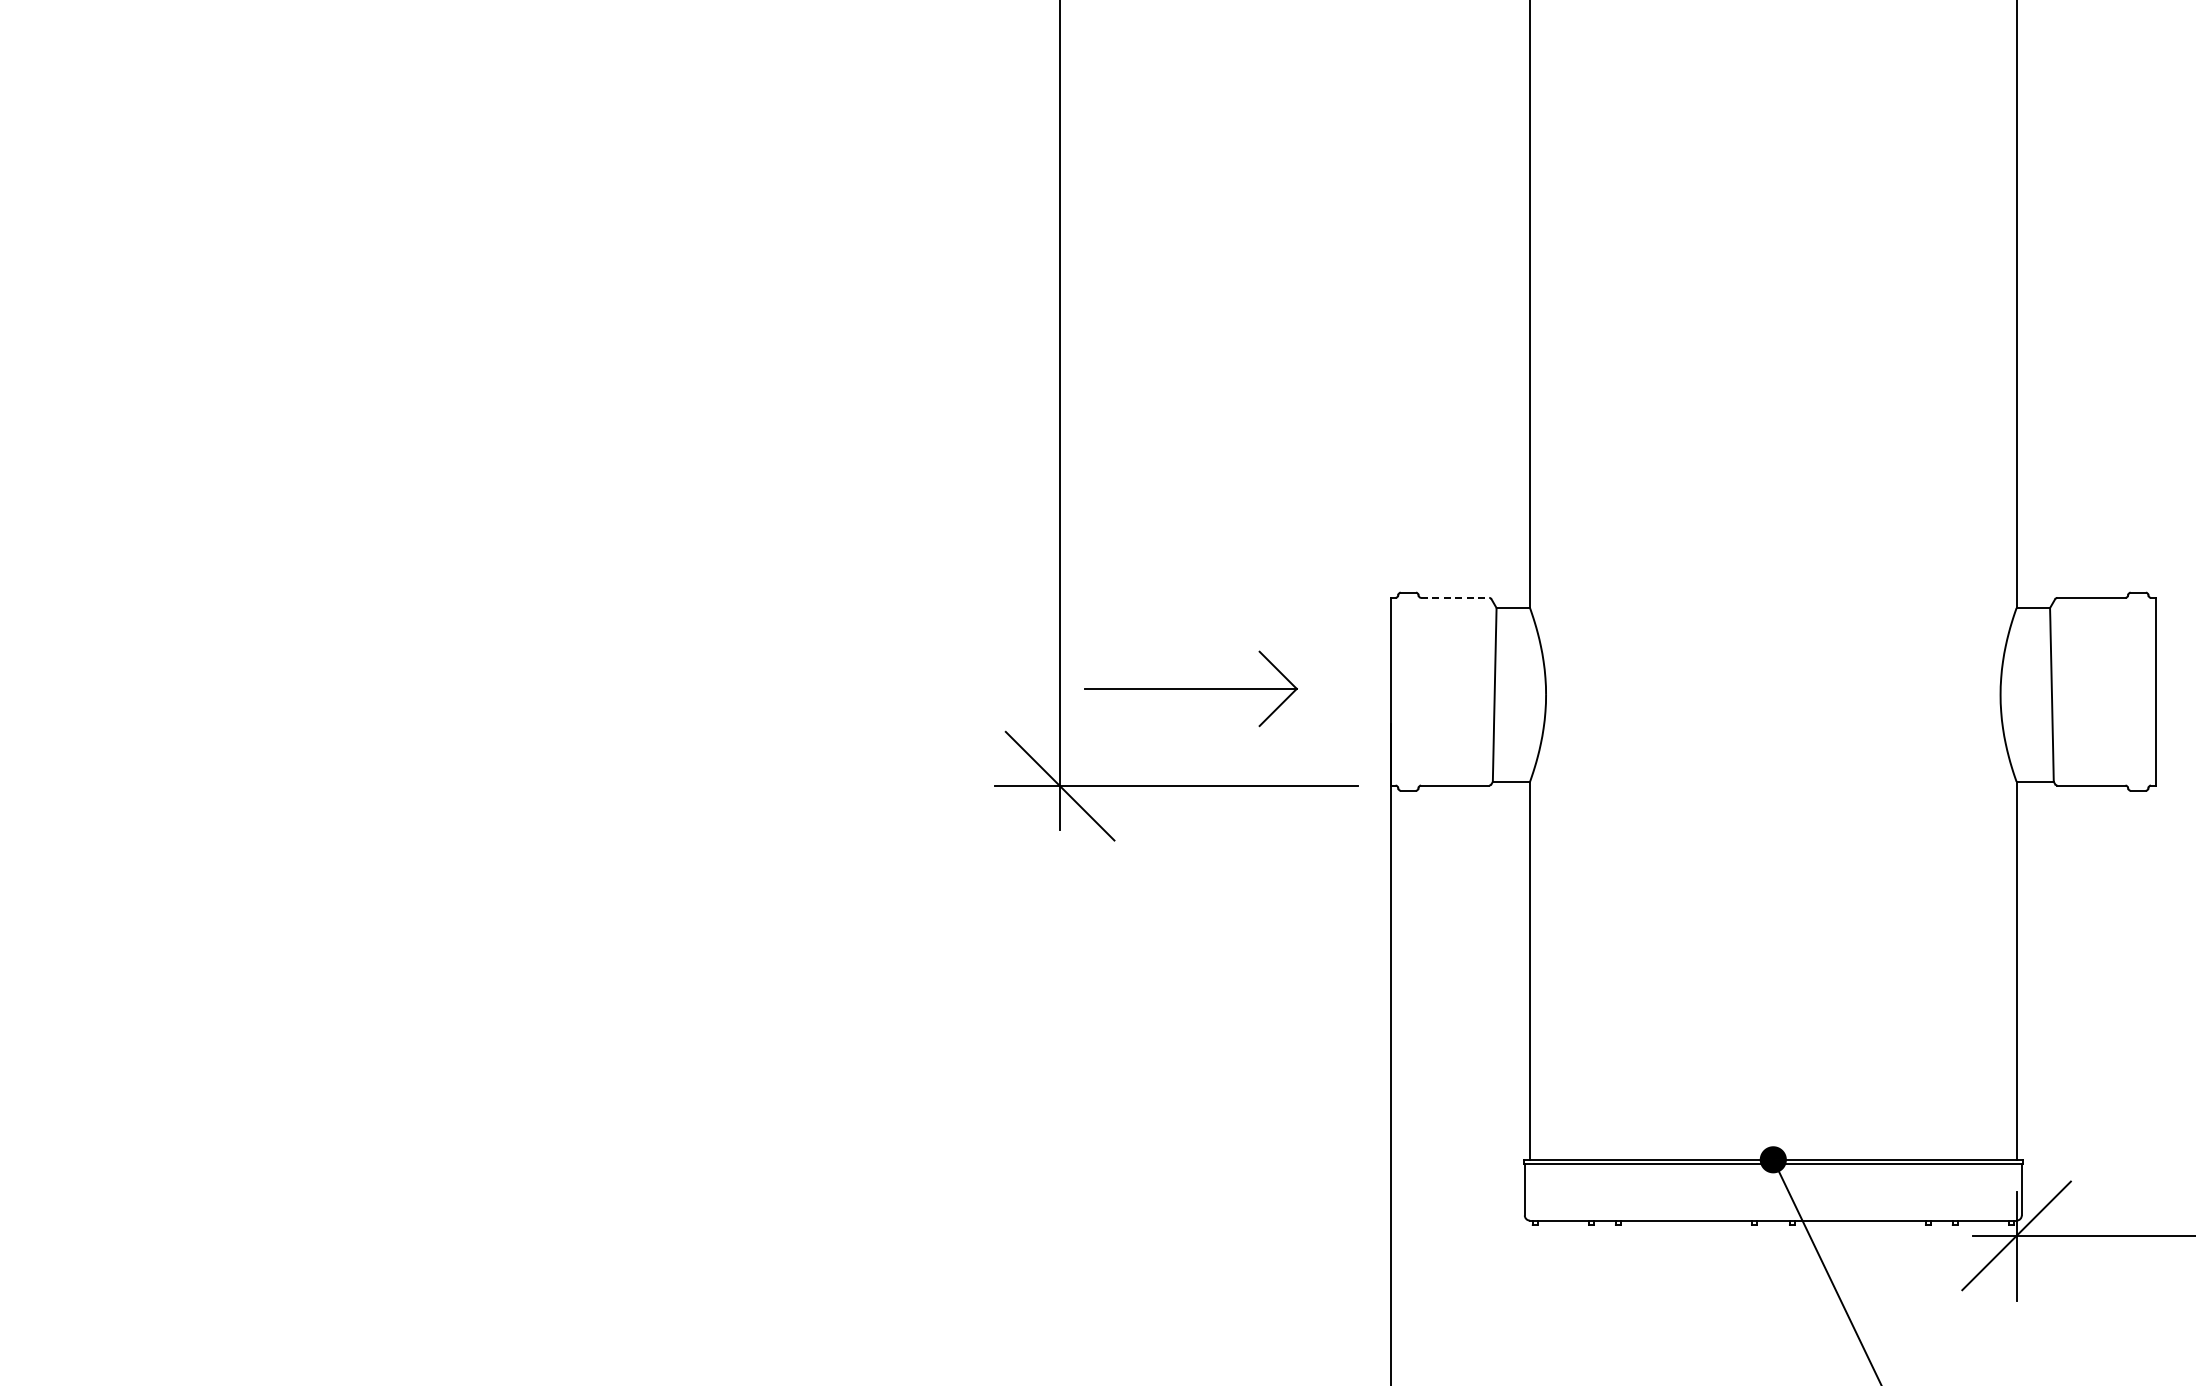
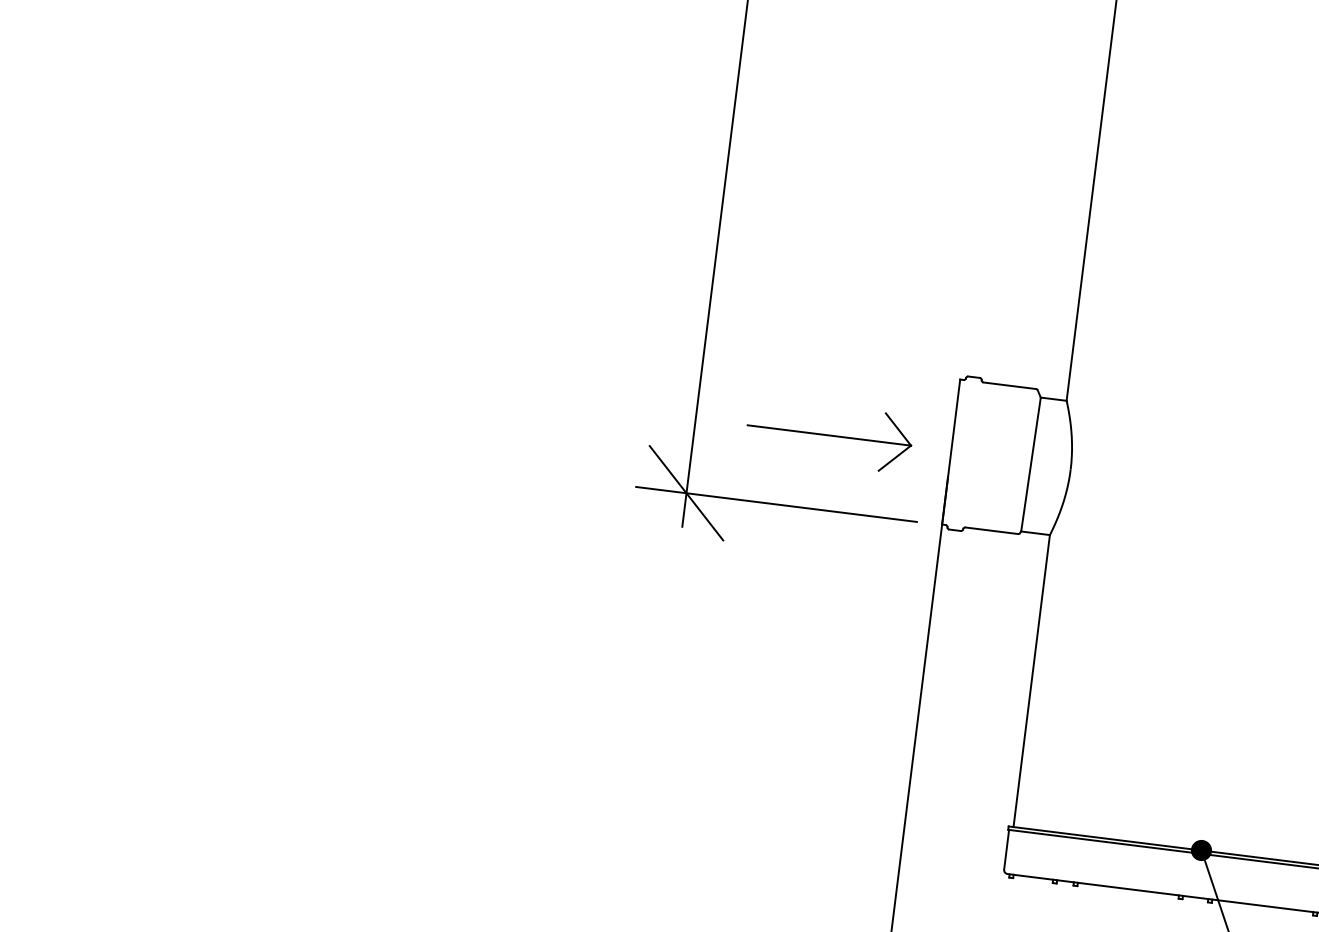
line: (1455, 597) -> (1010, 385), dashed -> solid
part: (1190, 688) -> (828, 435), moved

